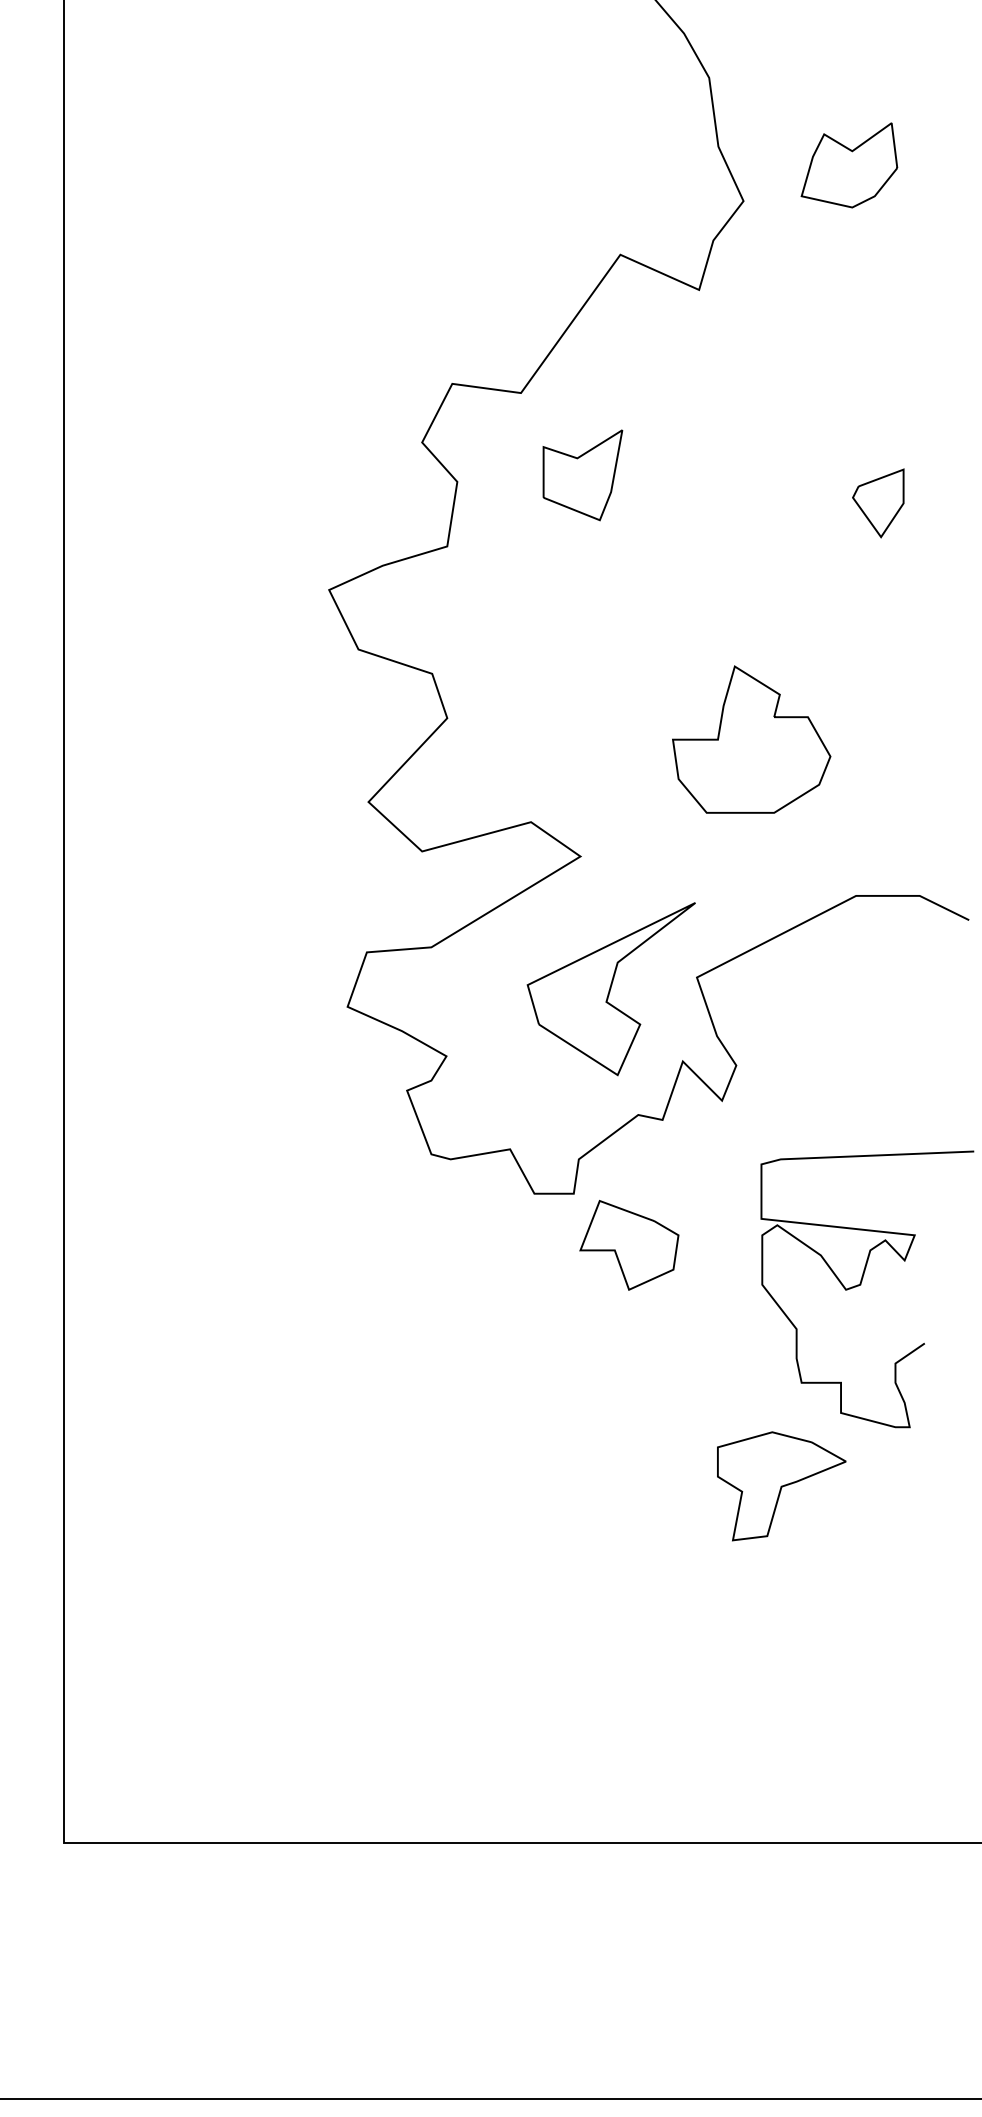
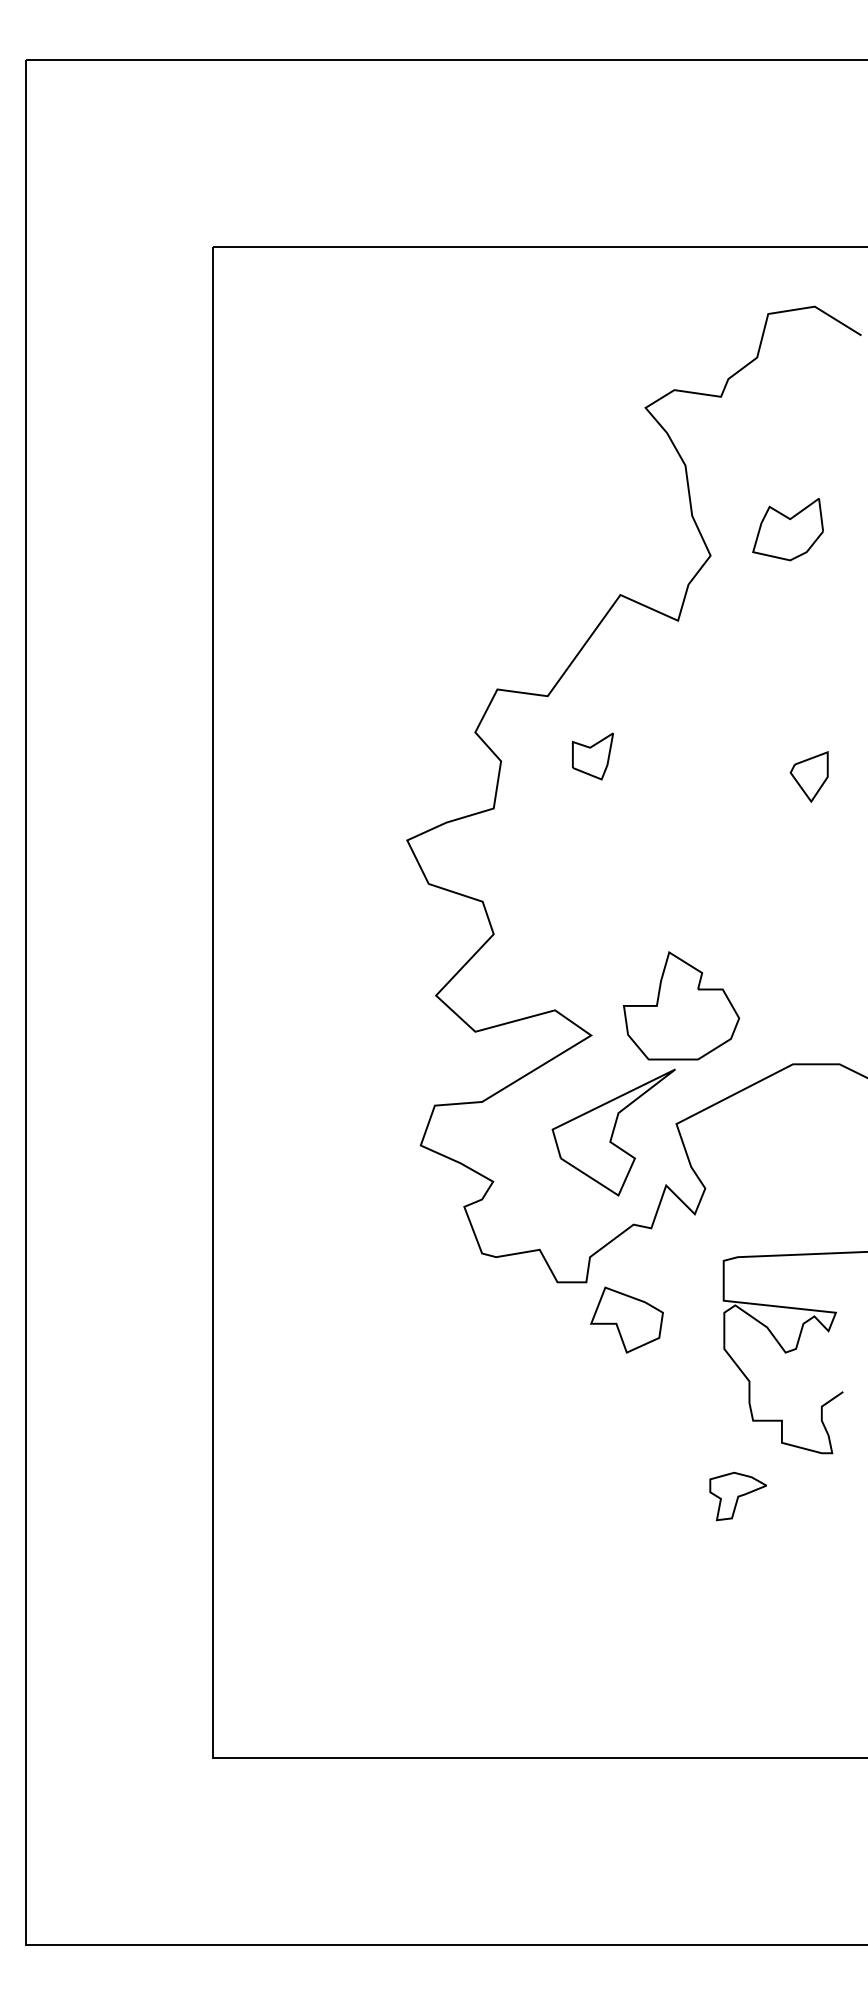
part: (582, 475) -> (592, 756), size x0.7
part: (751, 739) -> (681, 1005), moved
part: (780, 1486) -> (737, 1496), size x0.6

